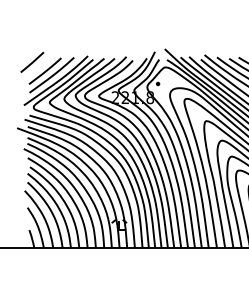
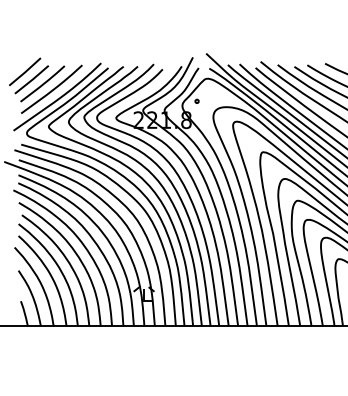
line: (37, 67) -> (31, 79), added

